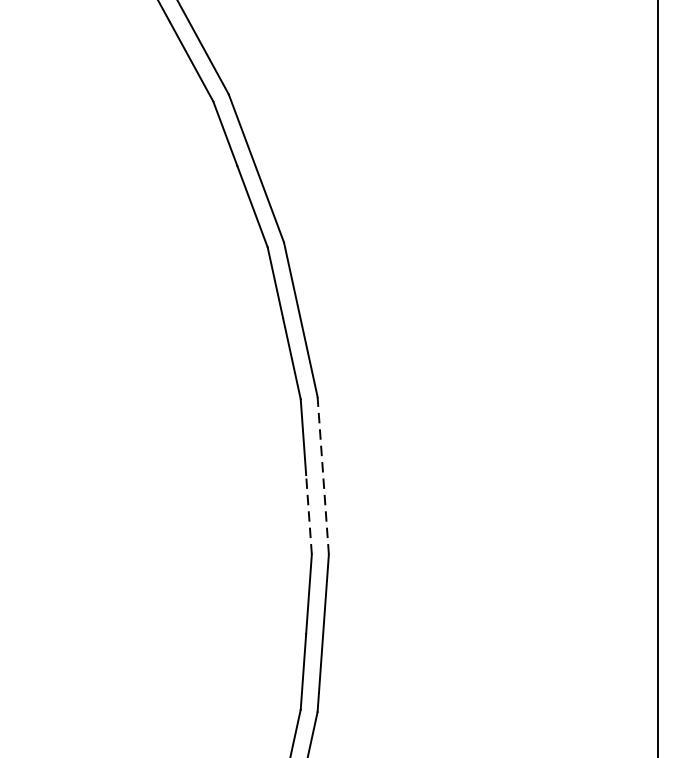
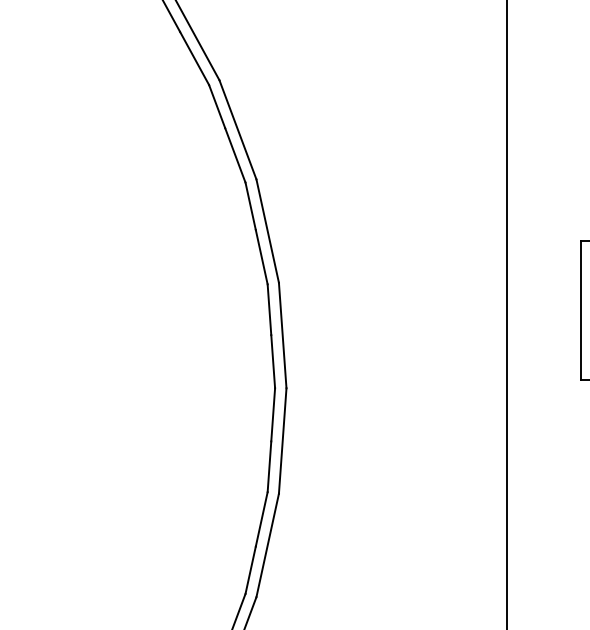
line: (322, 475) -> (282, 335), dashed -> solid
line: (309, 514) -> (273, 361), dashed -> solid

